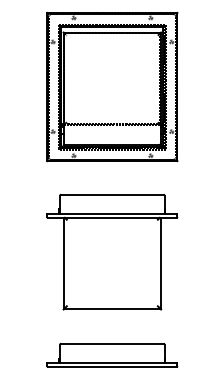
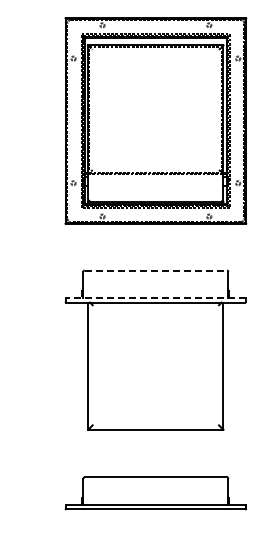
line: (112, 194) -> (156, 270), solid -> dashed
line: (112, 214) -> (155, 297), solid -> dashed

